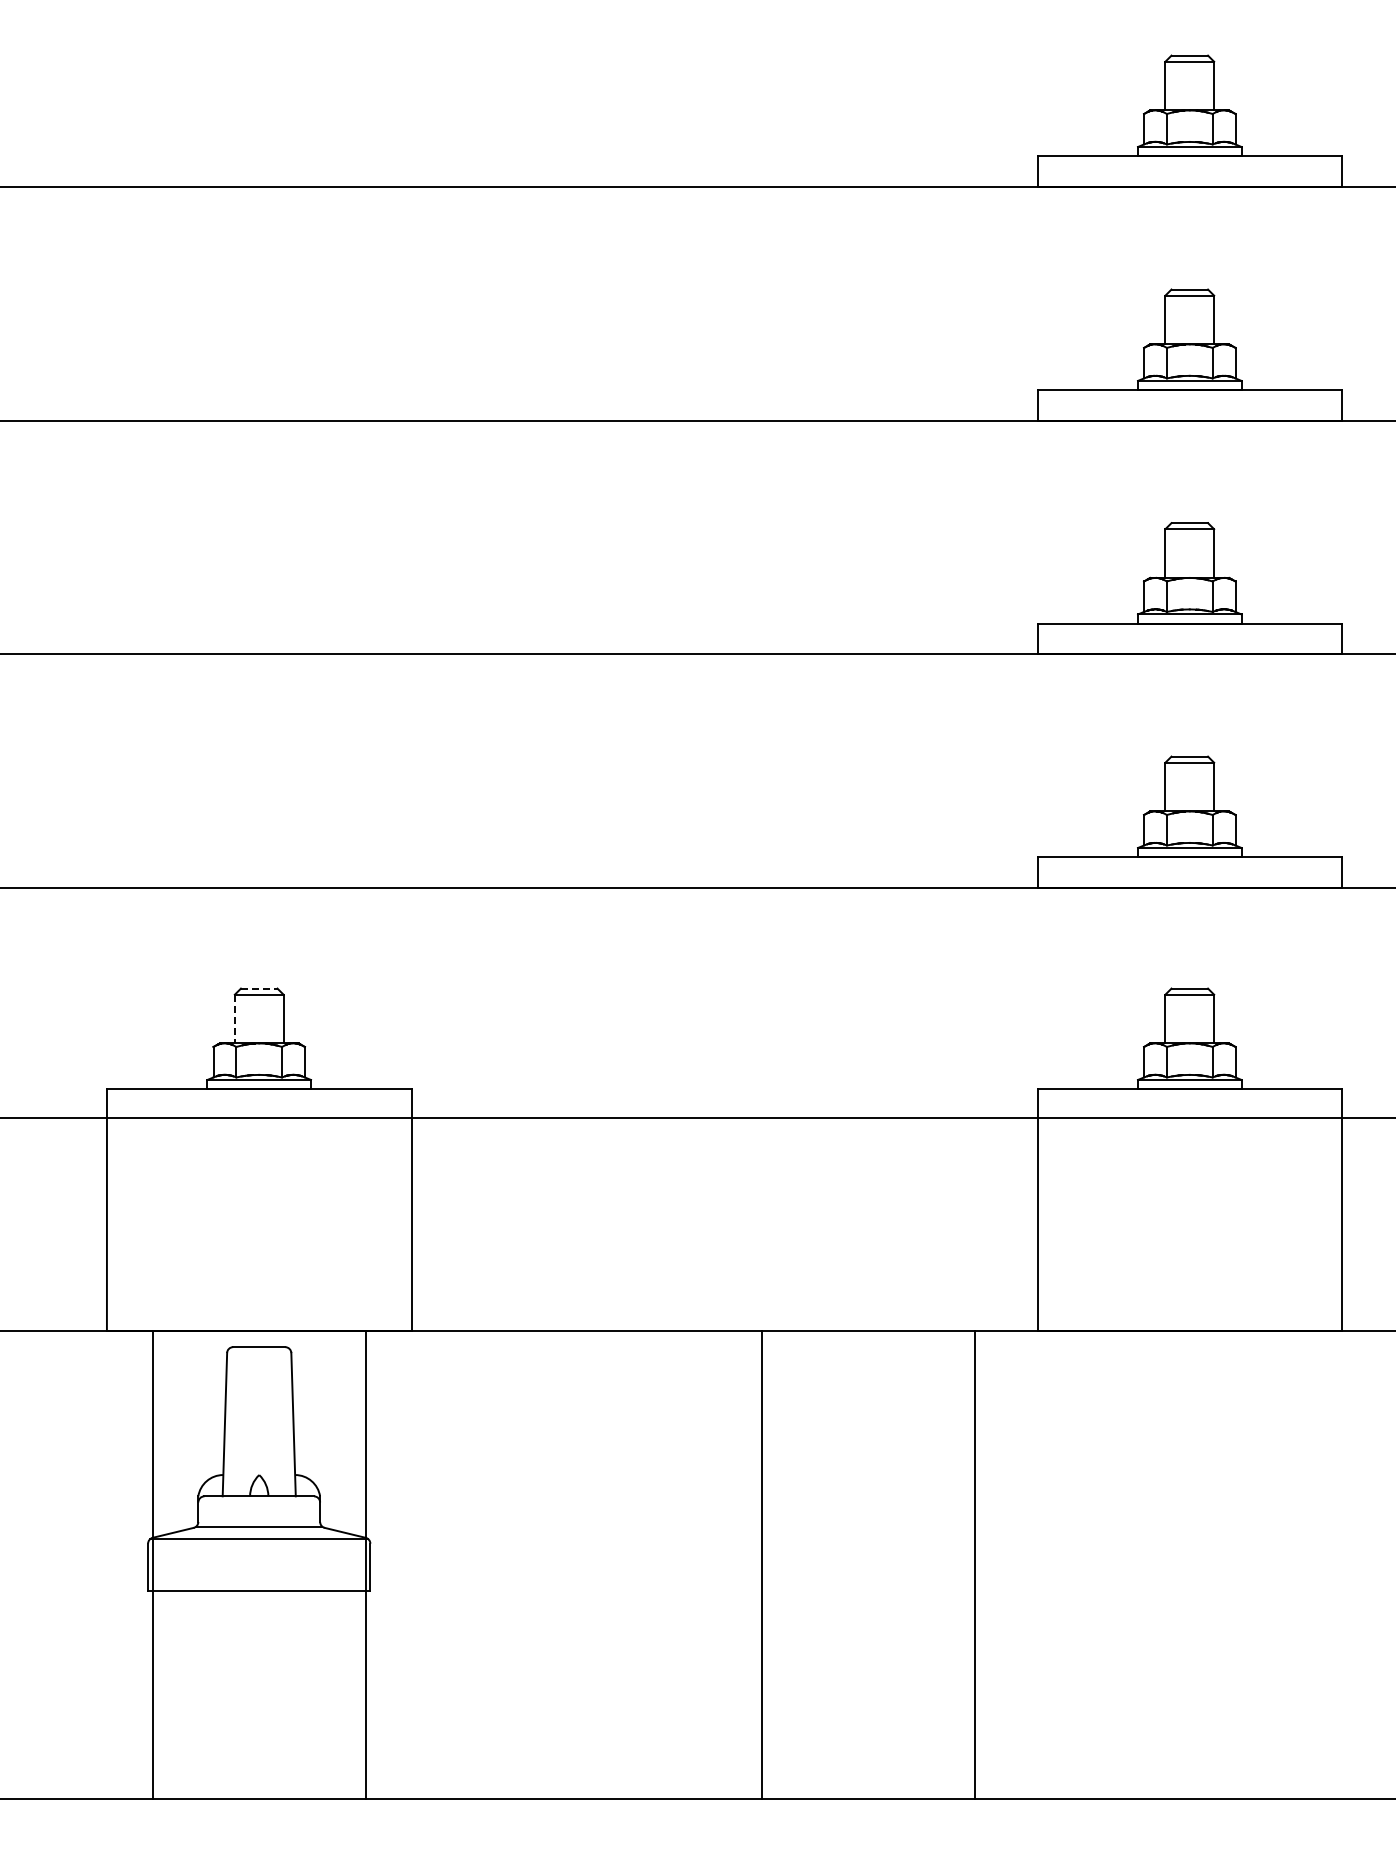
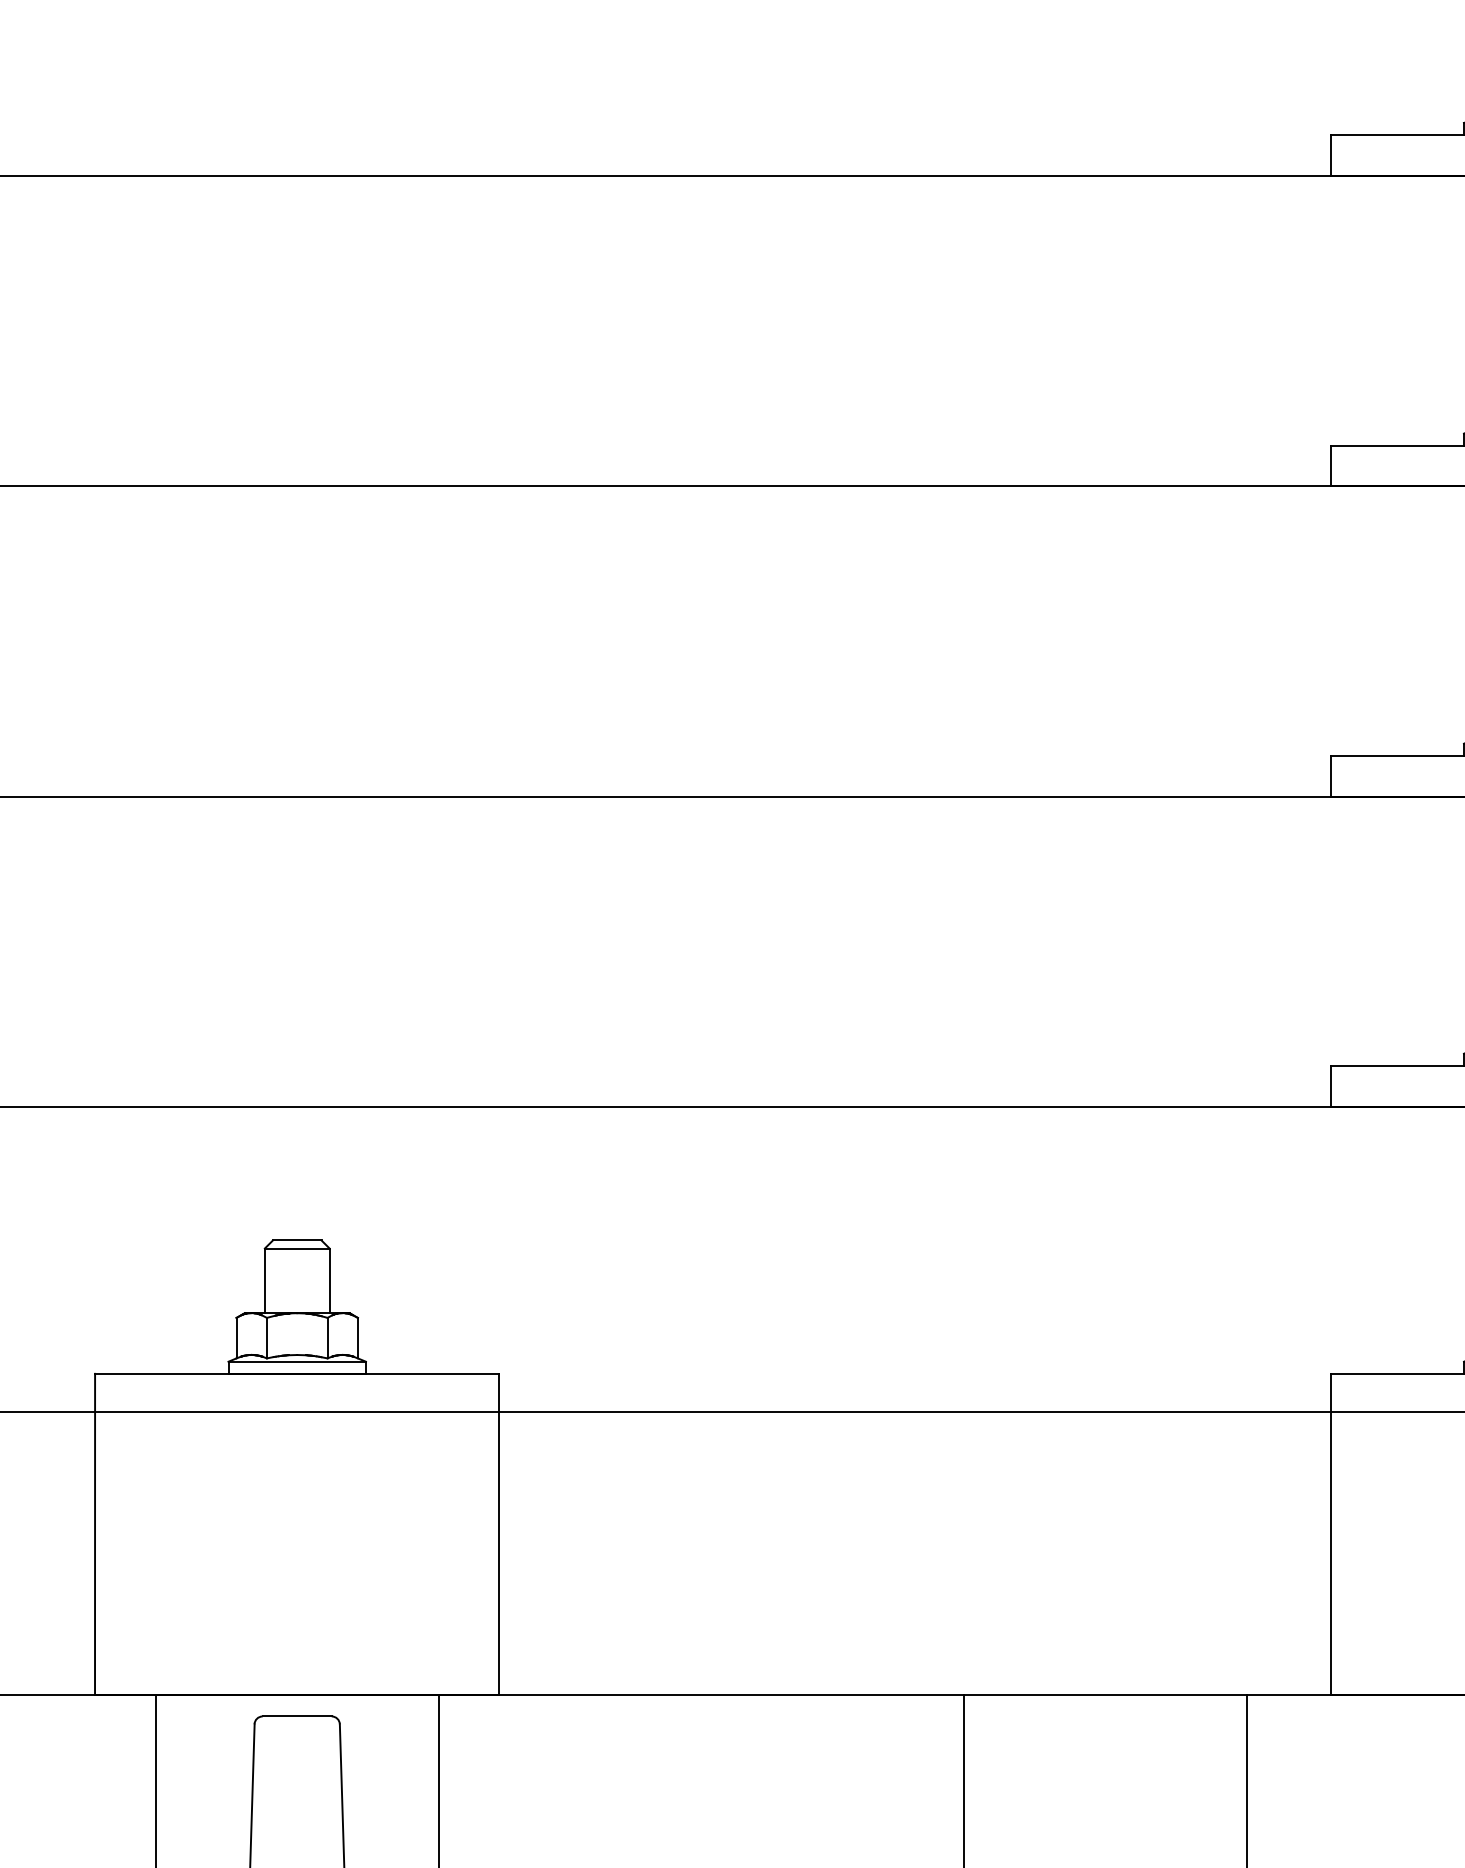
line: (259, 988) -> (297, 1240), dashed -> solid
line: (234, 1019) -> (264, 1281), dashed -> solid

